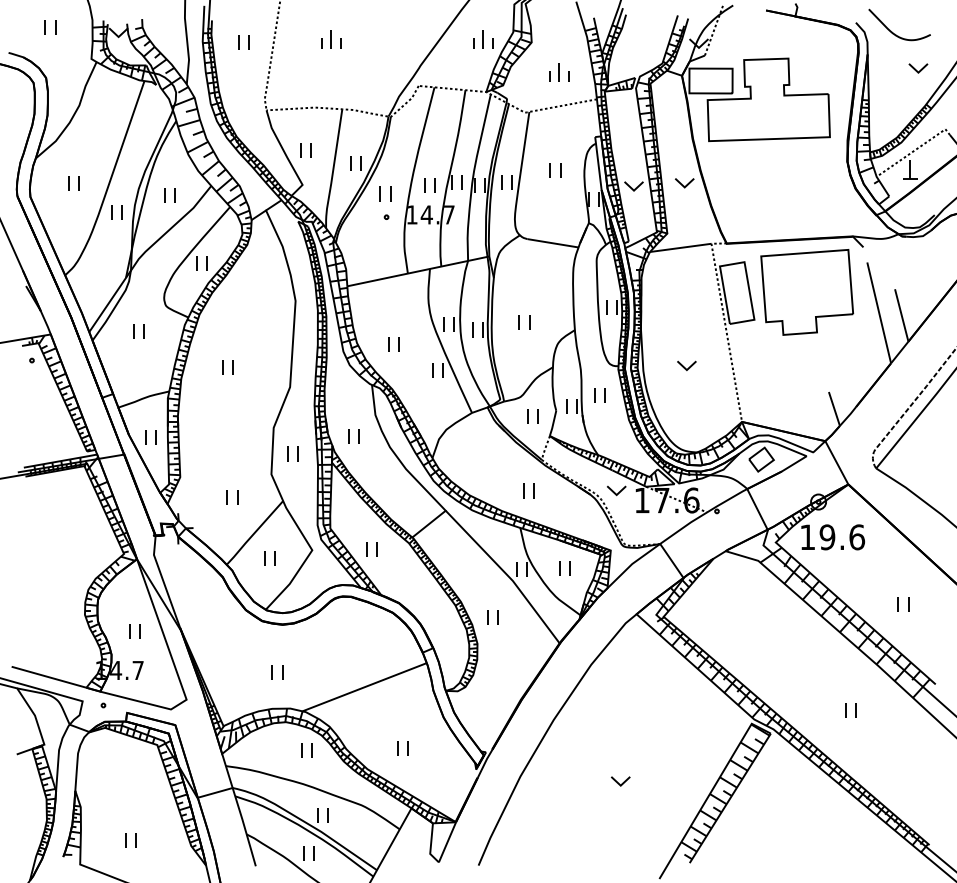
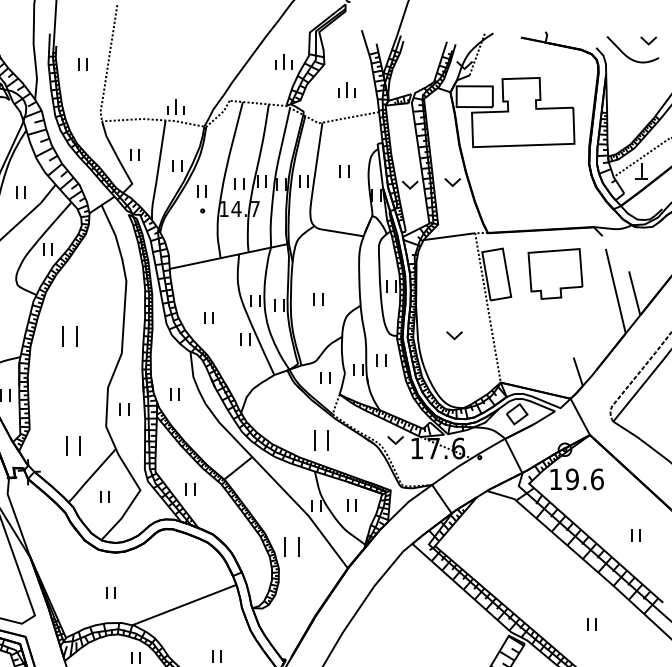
part: (331, 39) -> (176, 107), moved
part: (918, 68) -> (648, 40), moved
part: (807, 292) -> (555, 274), size x0.7
part: (227, 367) -> (69, 336), size x1.6
part: (528, 490) -> (321, 440), size x1.6
part: (232, 497) -> (73, 445), size x1.6
part: (492, 617) -> (291, 546), size x1.6

